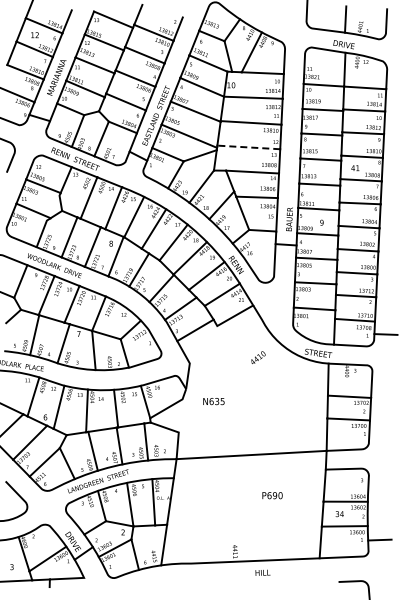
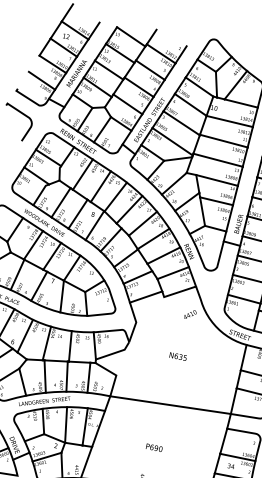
line: (248, 147) -> (217, 160), dashed -> solid
text: (258, 357) -> (190, 314), moved
text: (213, 401) -> (177, 356), moved
text: (272, 495) -> (154, 447), moved

